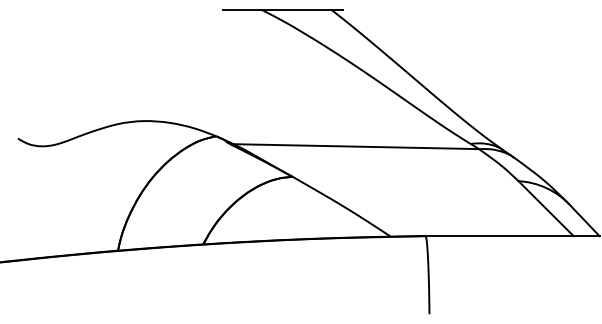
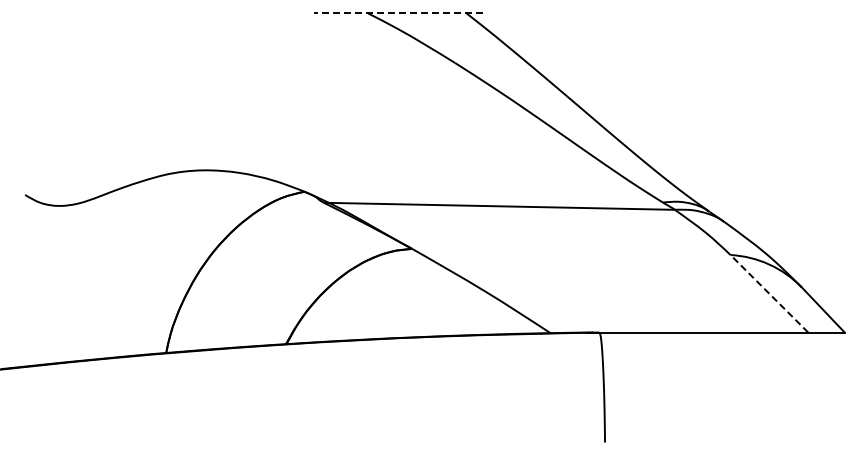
line: (282, 9) -> (398, 13), solid -> dashed
line: (546, 208) -> (769, 293), solid -> dashed

